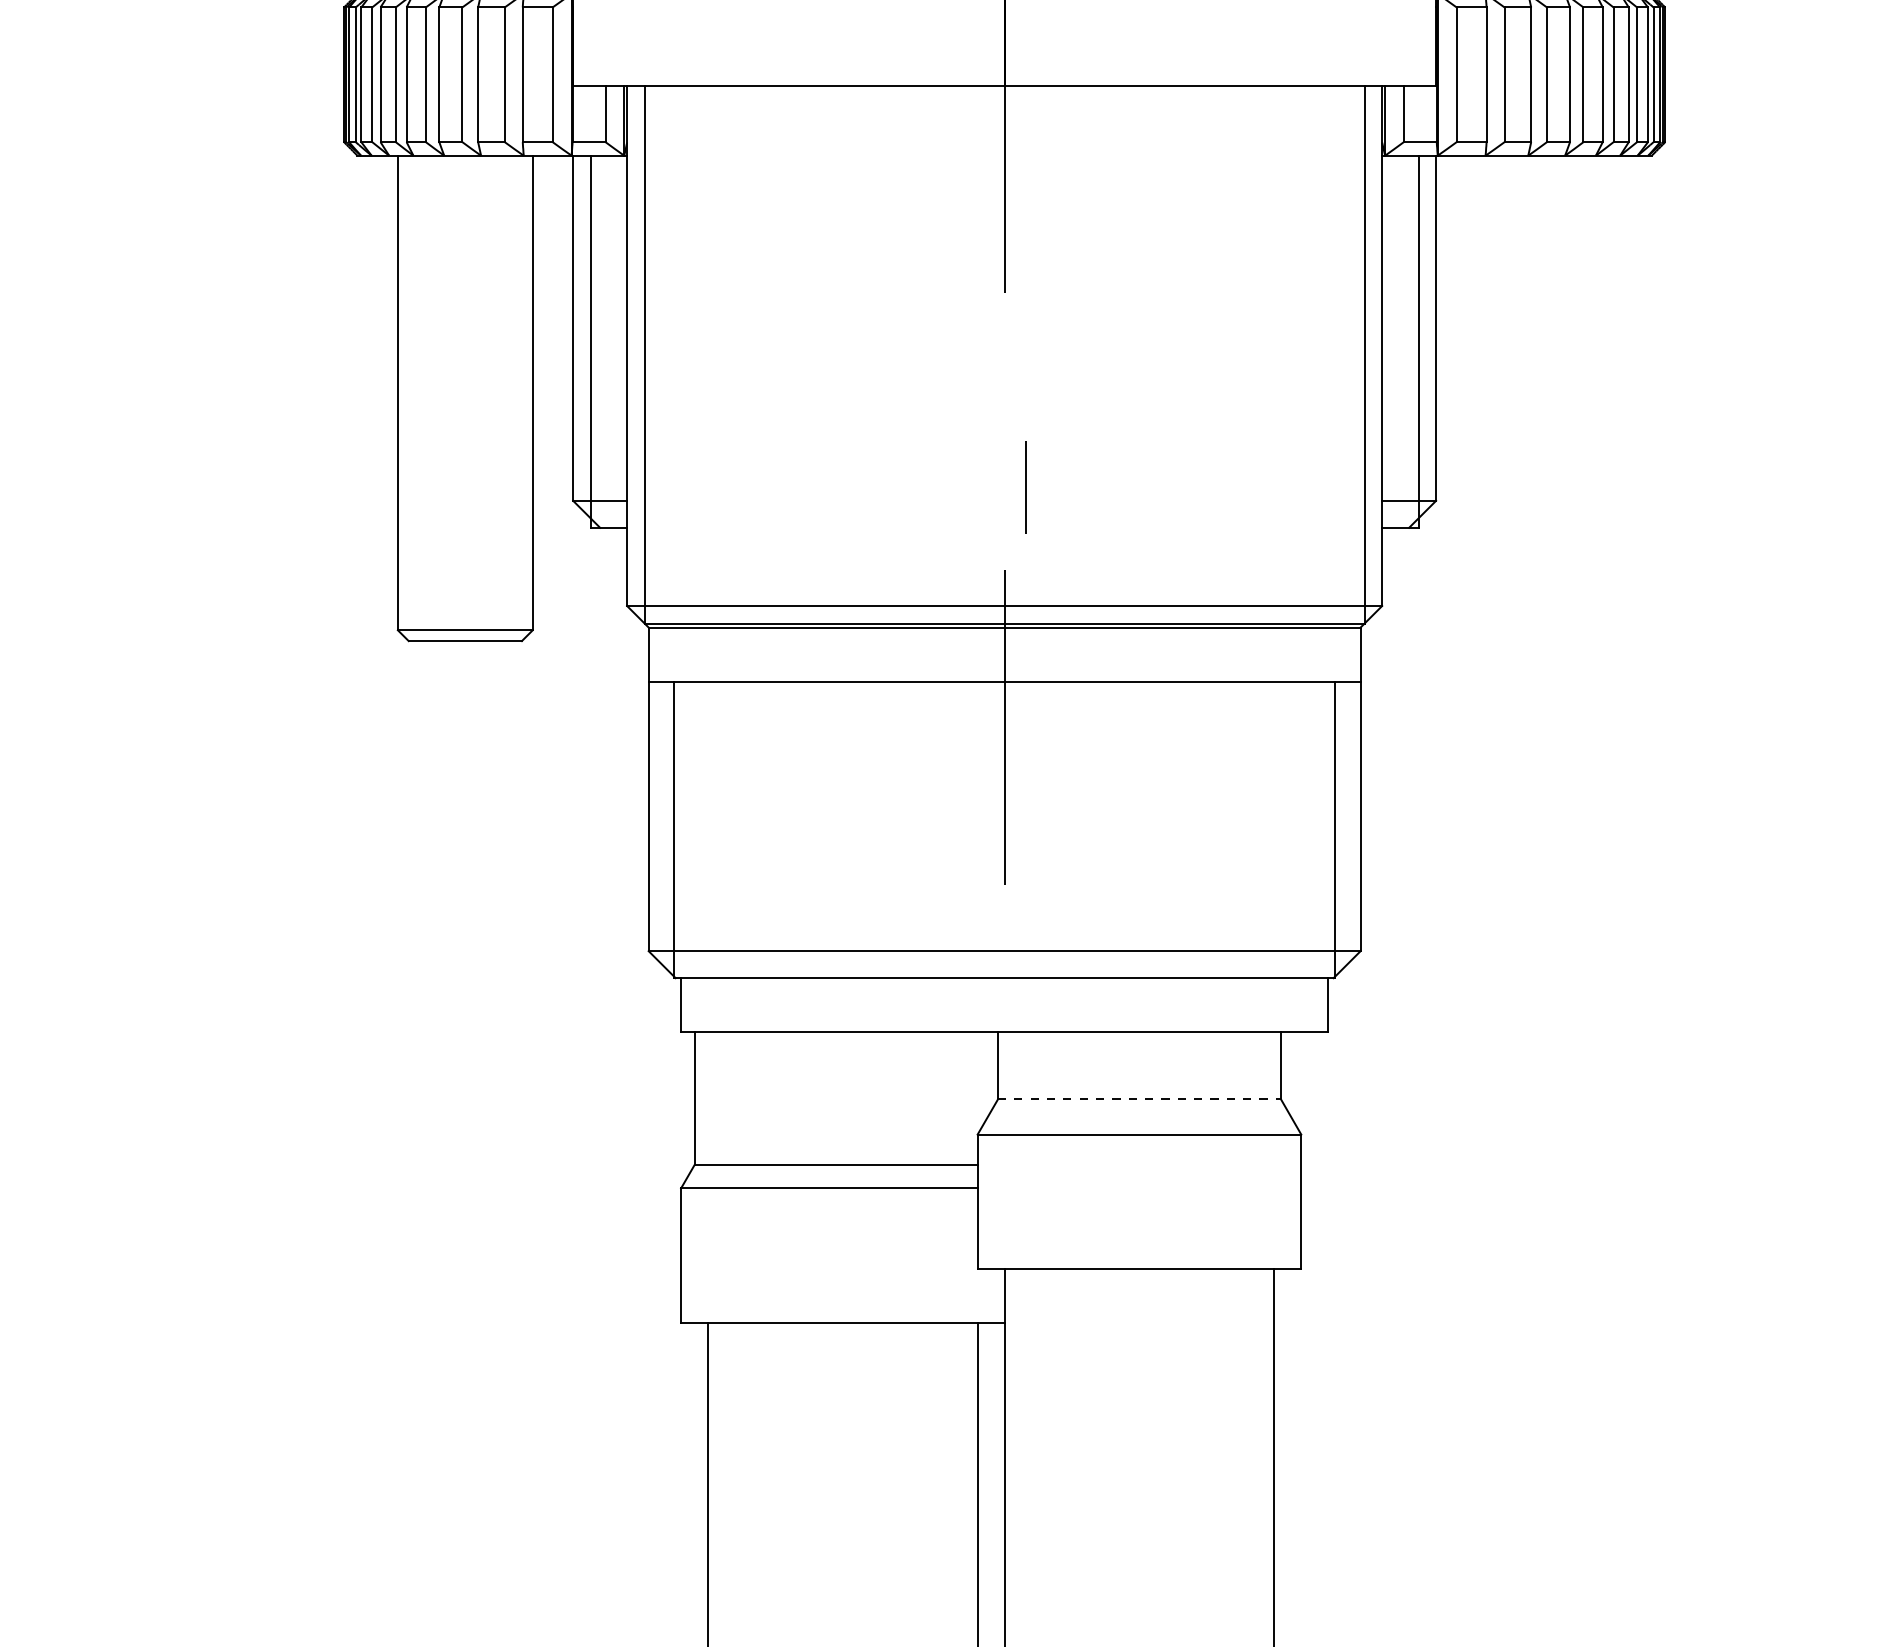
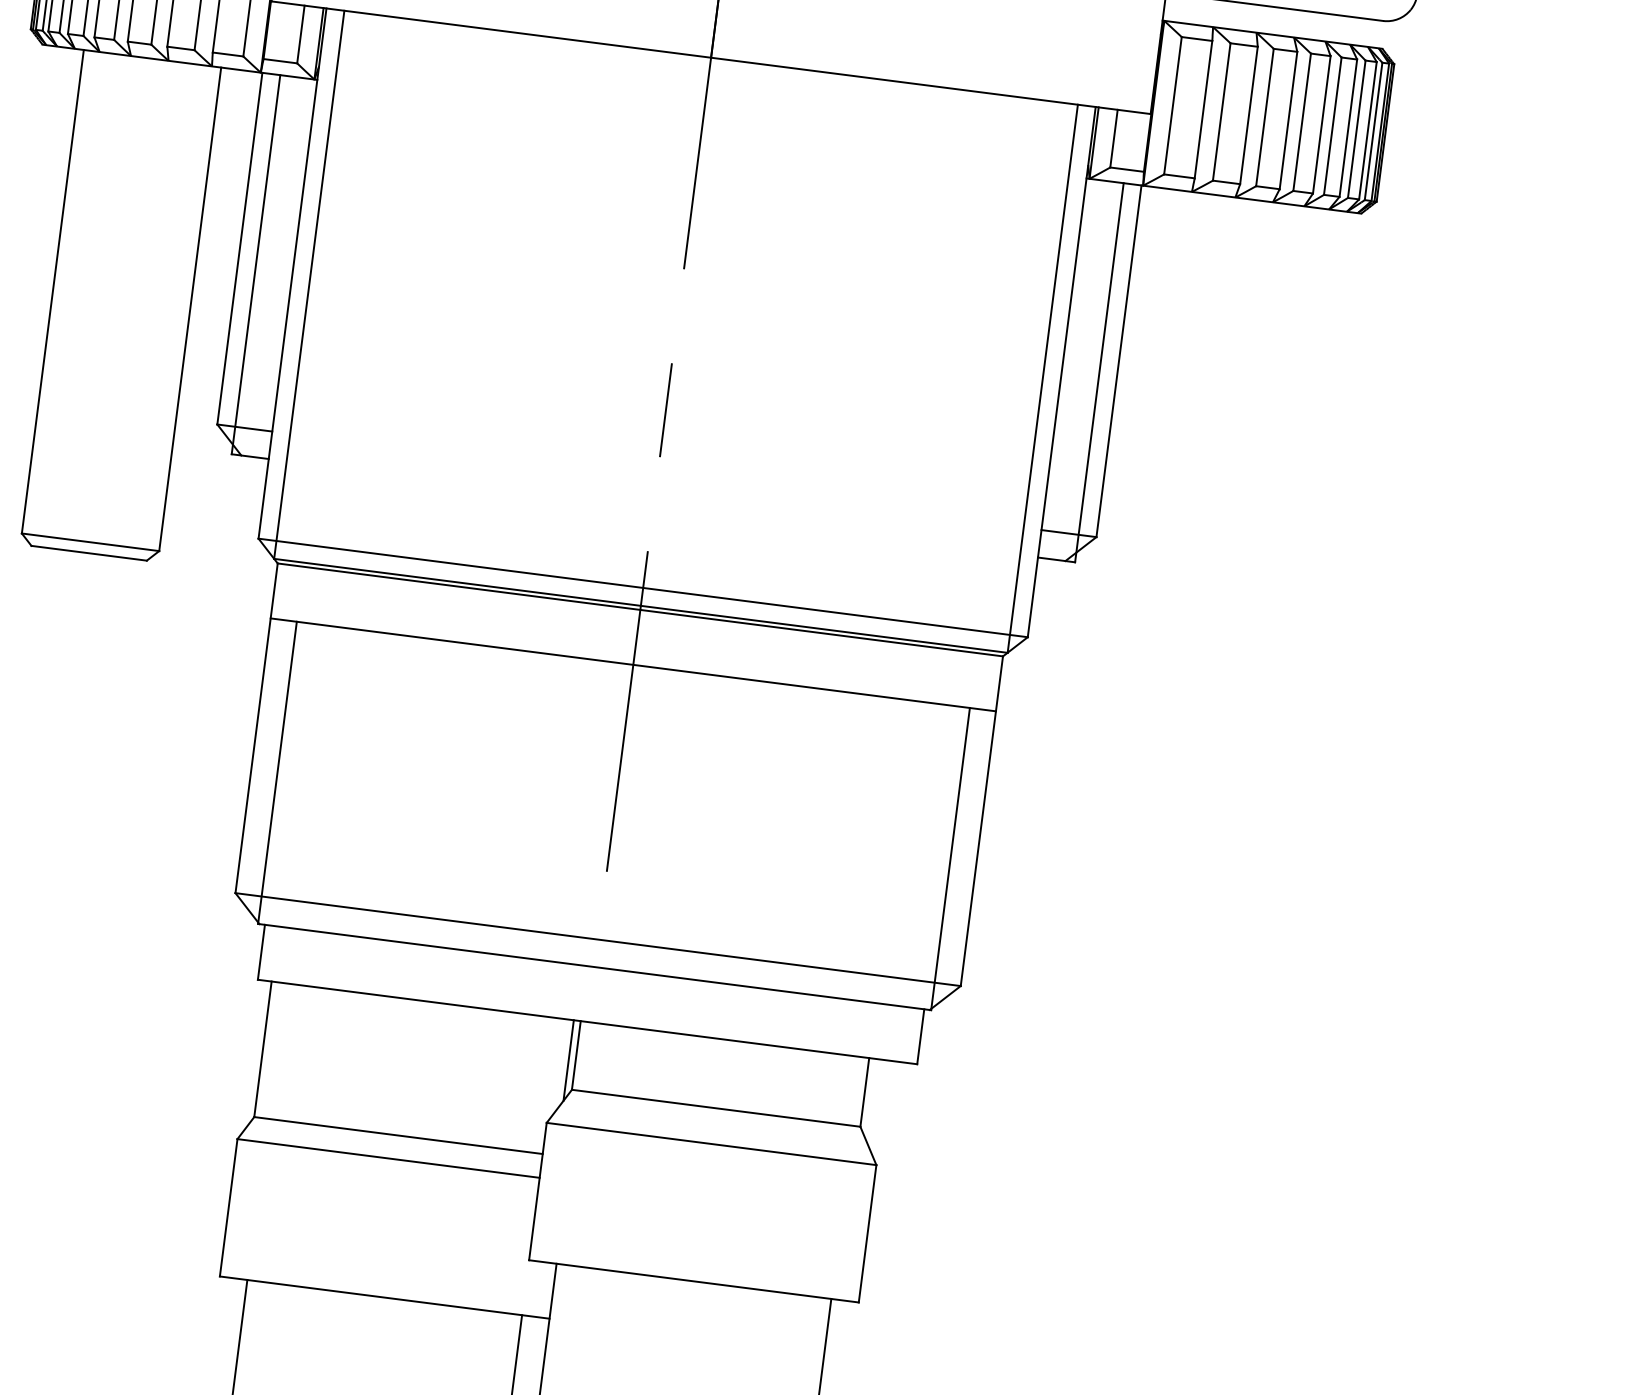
line: (1025, 487) -> (665, 410), moved
line: (991, 1071) -> (569, 1060), added
line: (1139, 1099) -> (716, 1108), dashed -> solid

